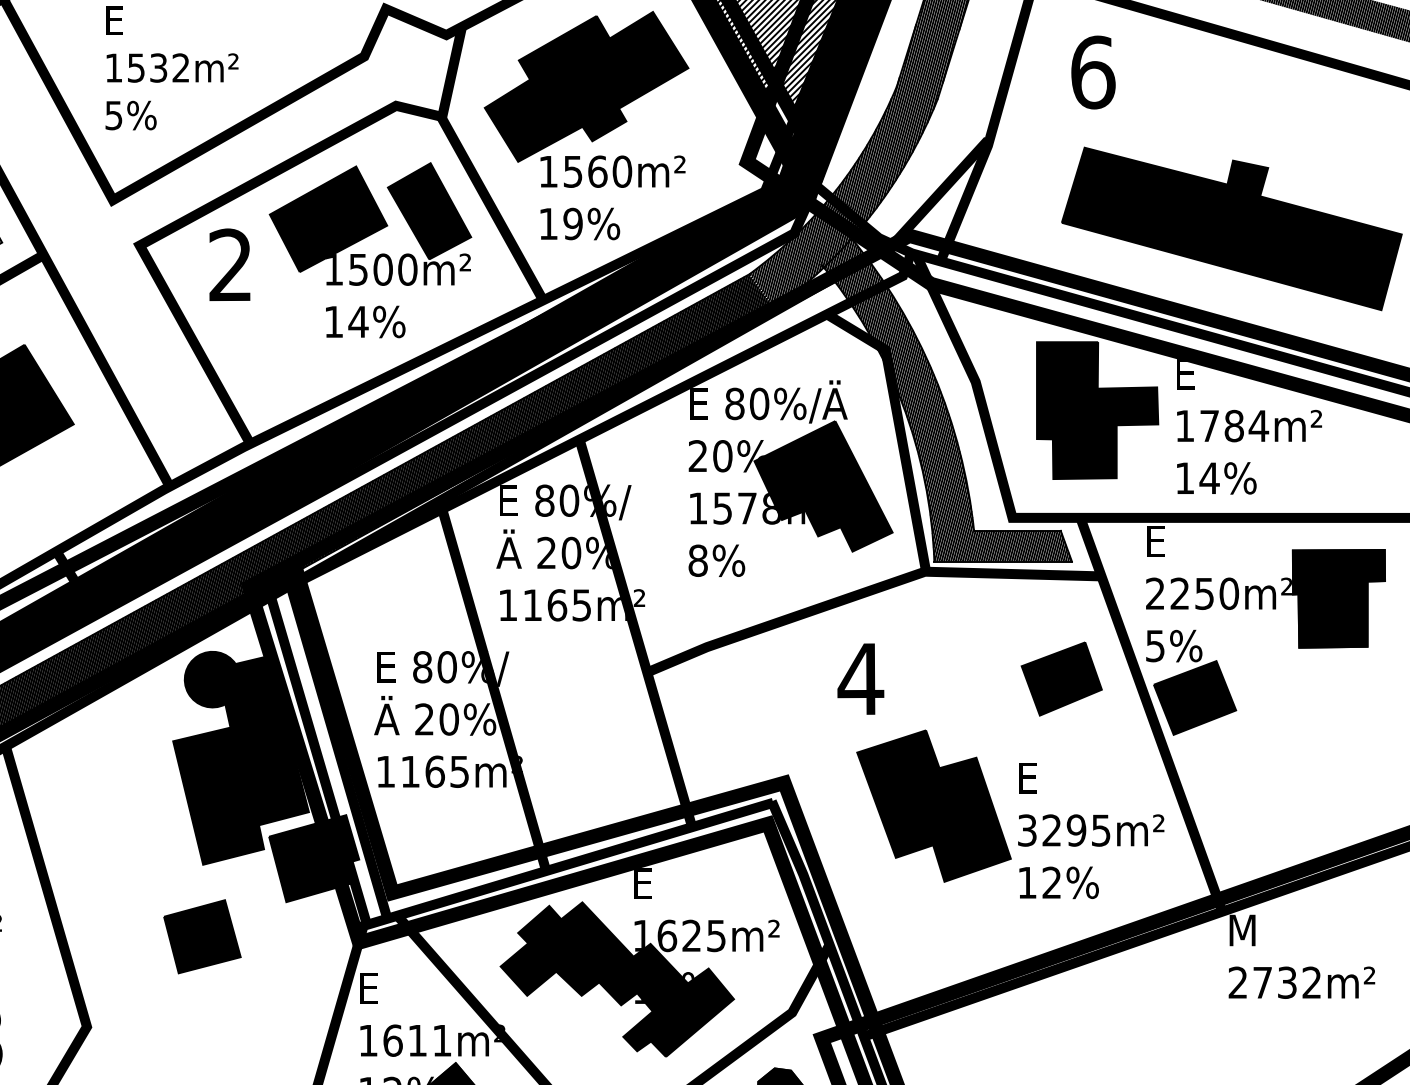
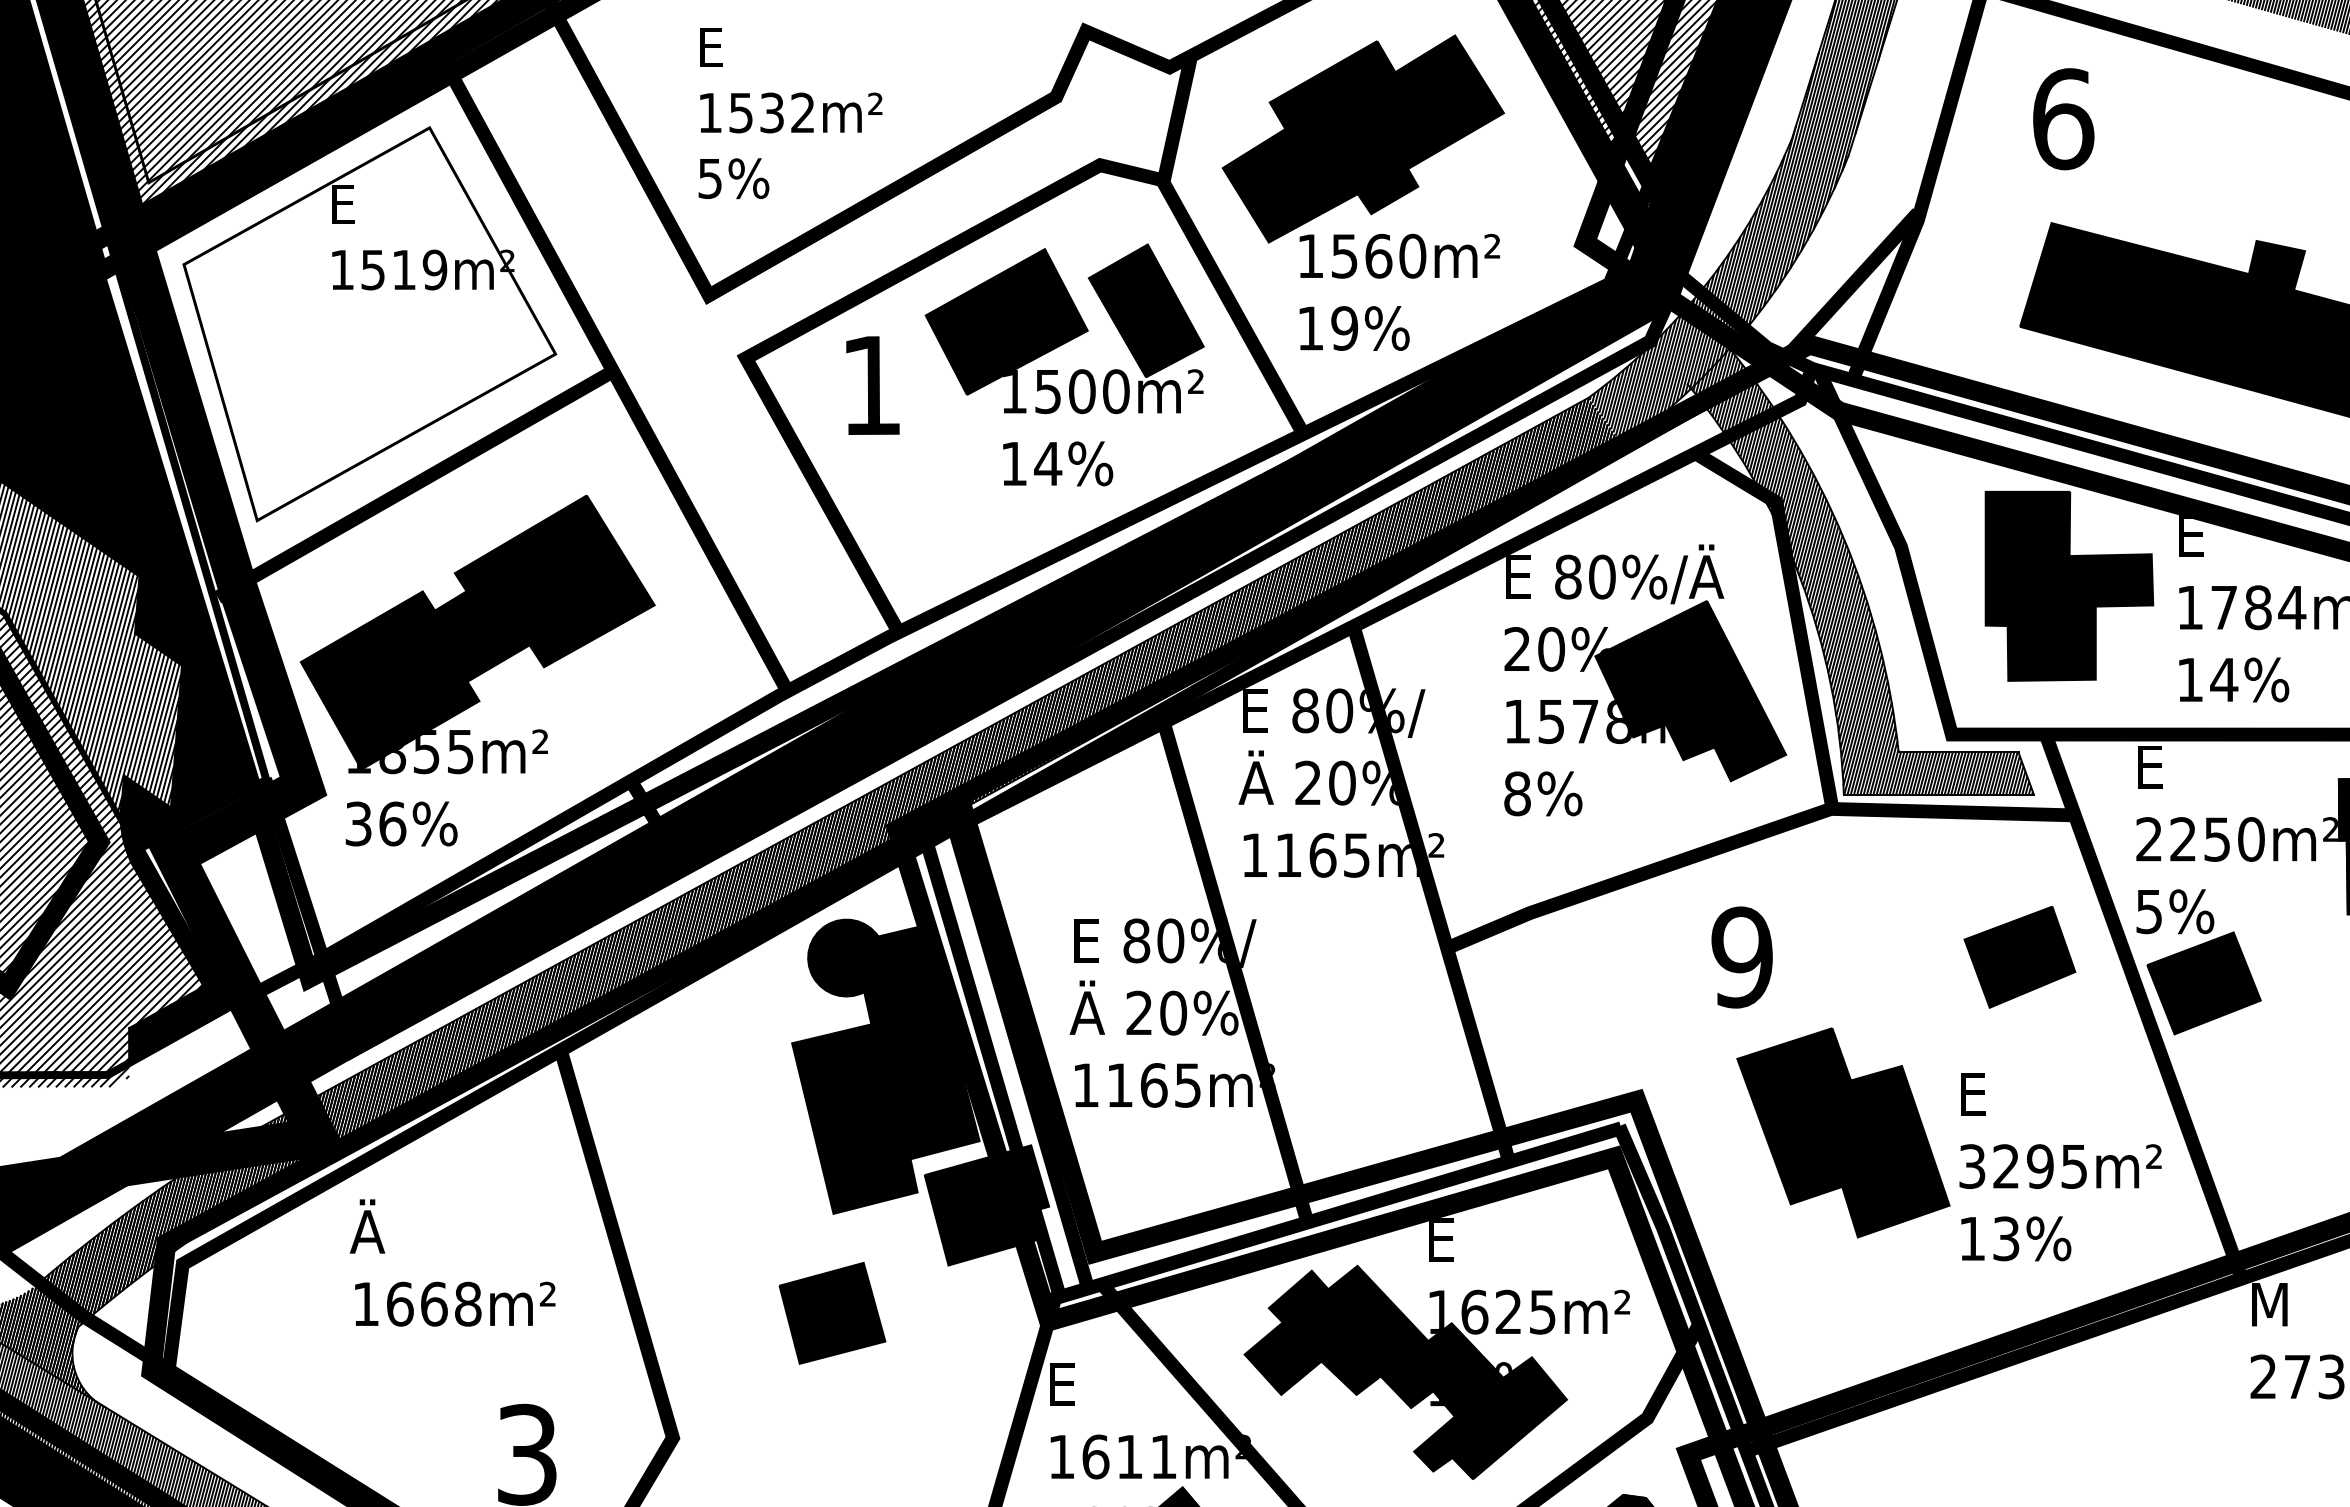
text: (229, 264) -> (870, 384), 2 -> 1
text: (861, 679) -> (1742, 957), 4 -> 9
text: (1052, 882) -> (2006, 1238), 12% -> 13%

